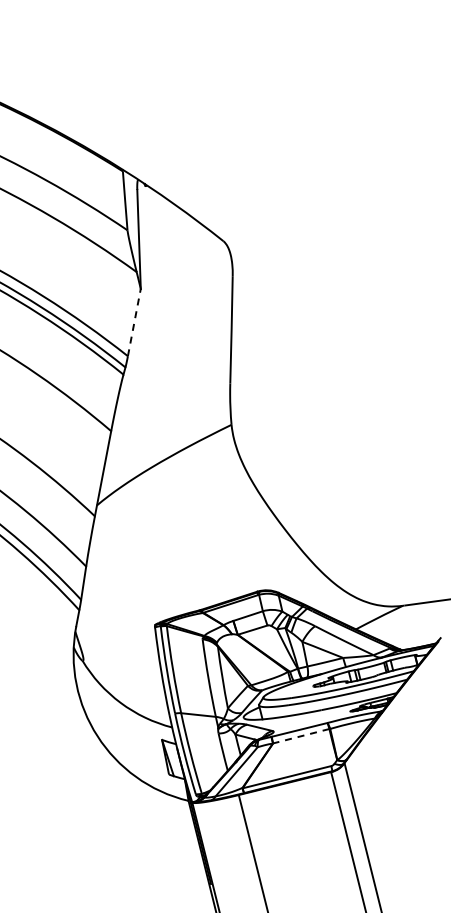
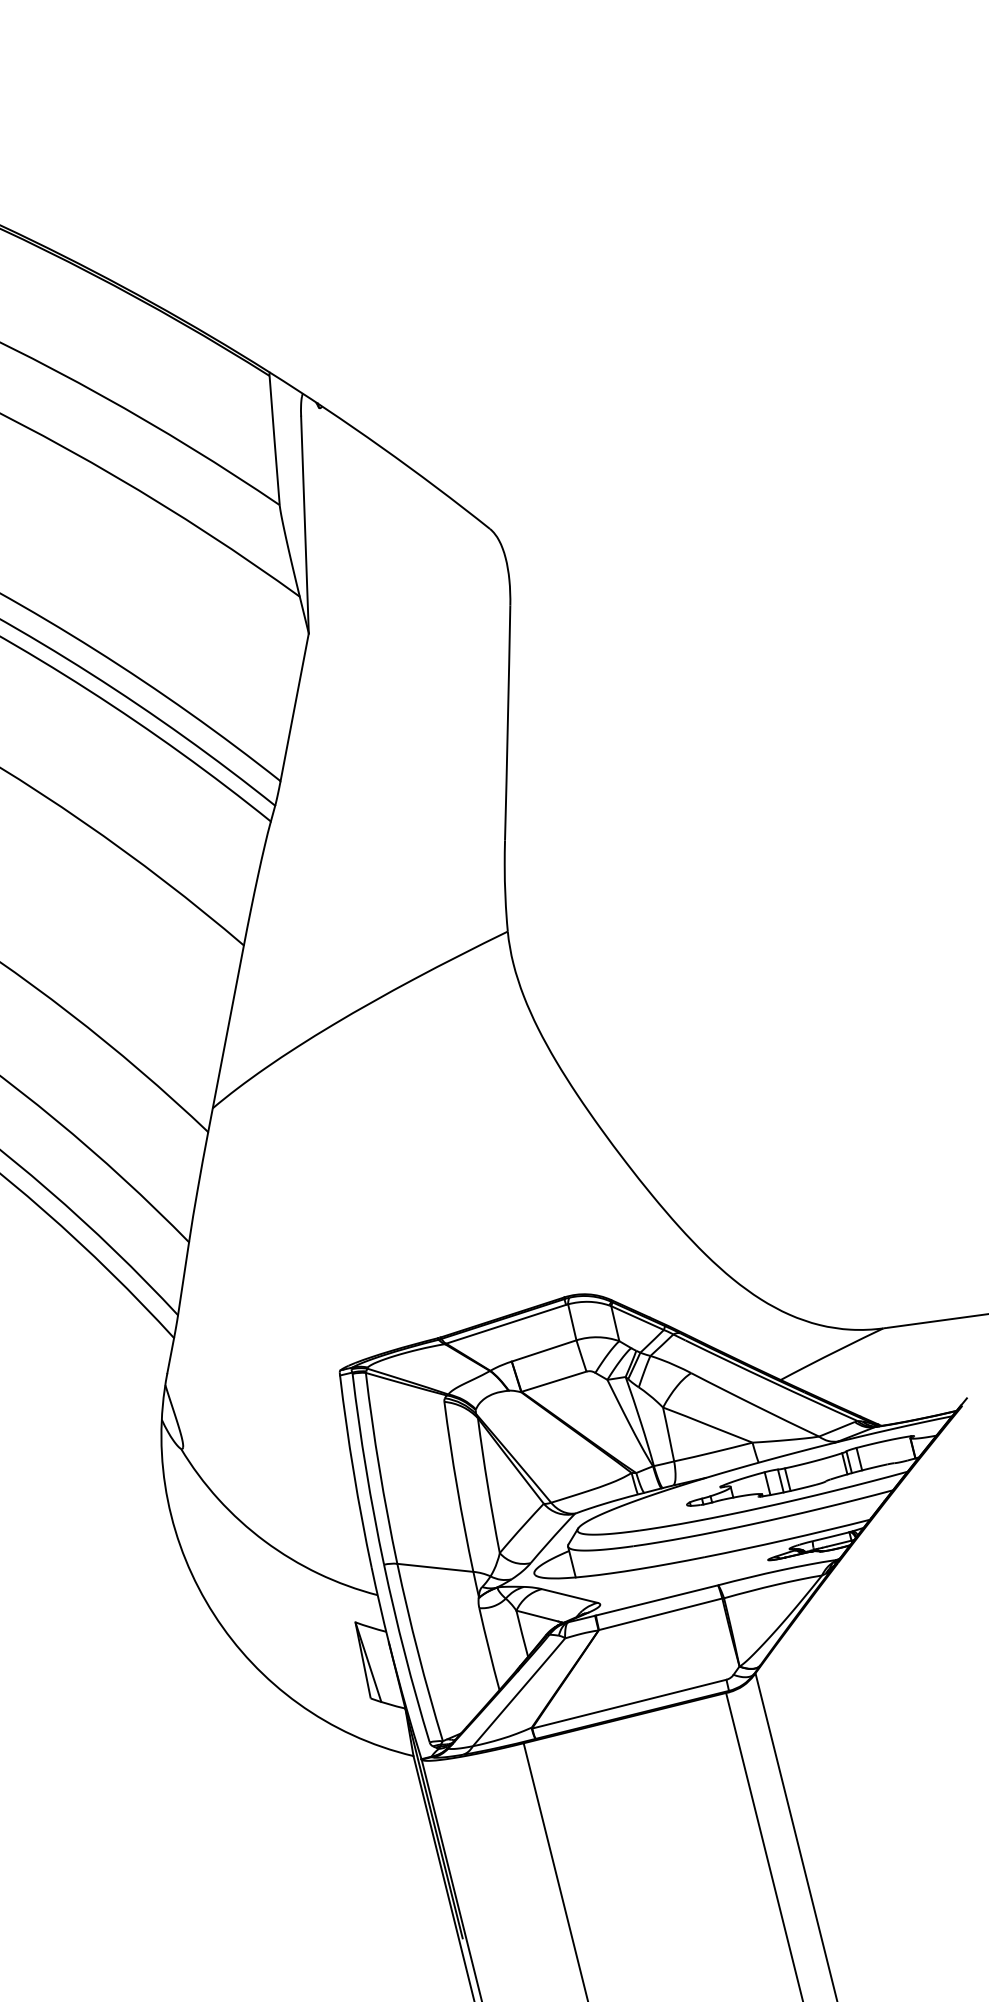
line: (134, 322) -> (294, 707), dashed -> solid
line: (300, 736) -> (658, 1614), dashed -> solid

